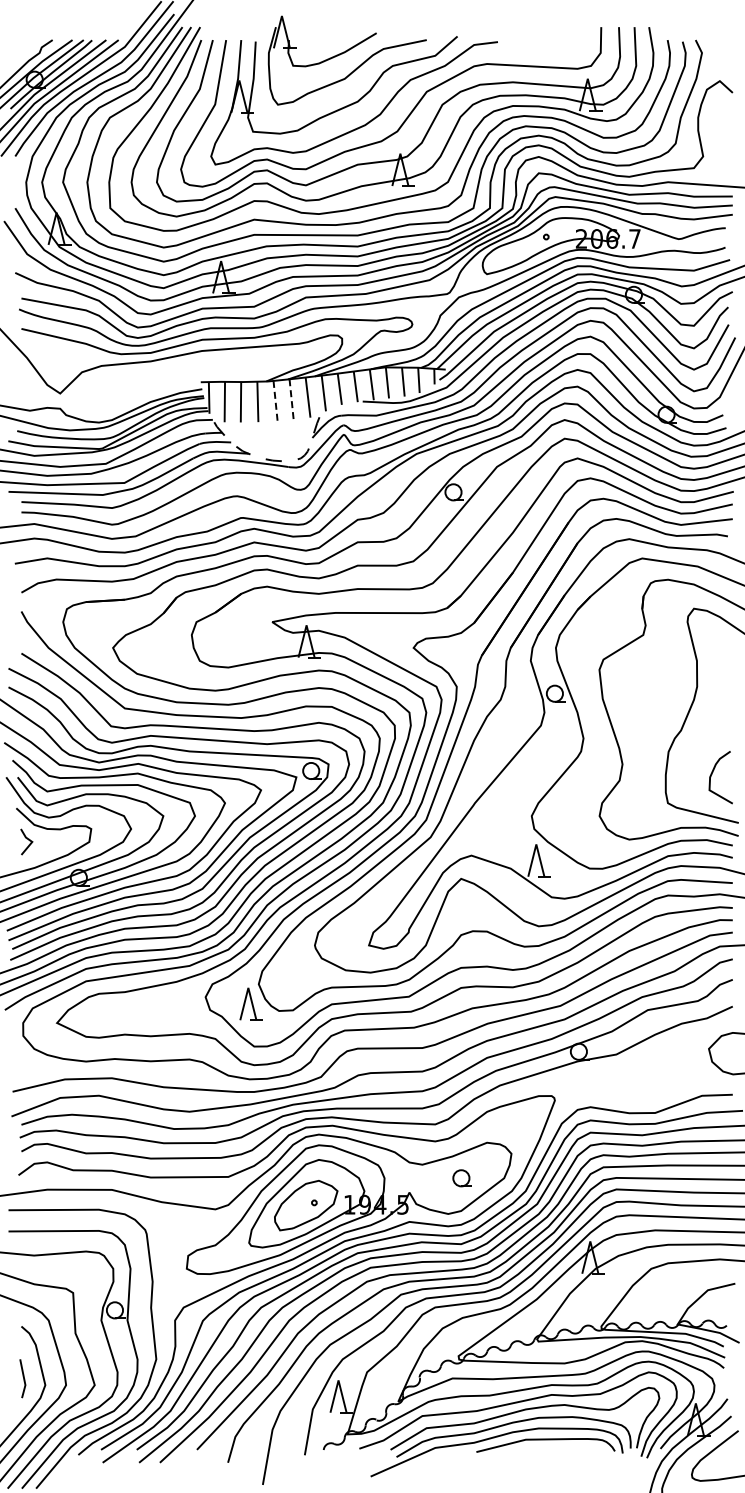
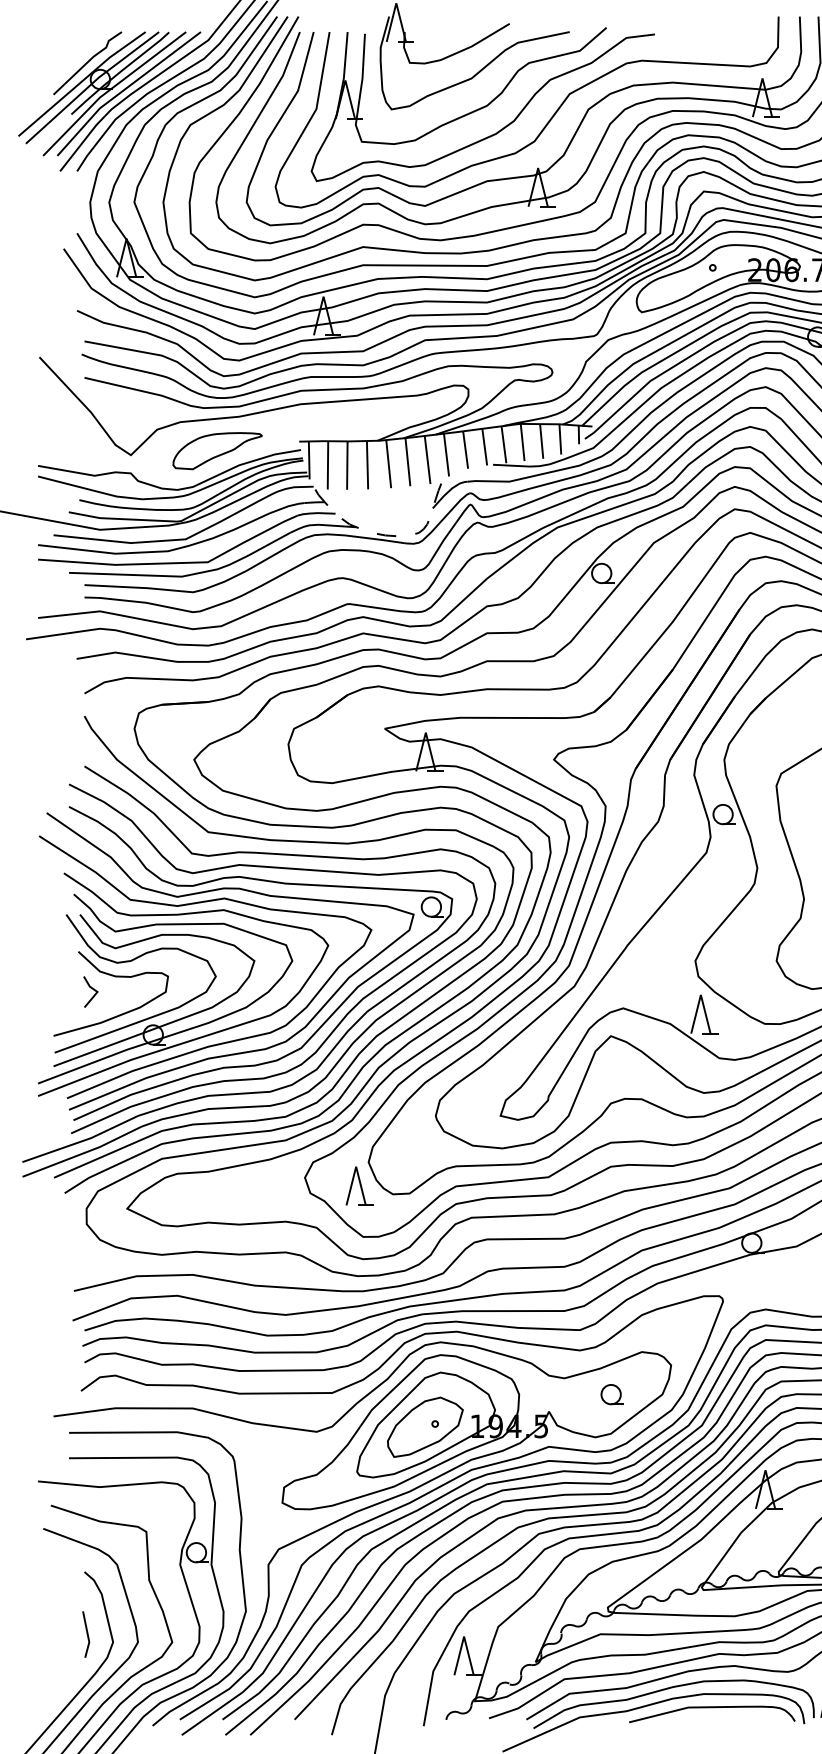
part: (132, 390) -> (217, 451), added
line: (291, 399) -> (407, 462), dashed -> solid
line: (275, 401) -> (388, 464), dashed -> solid

